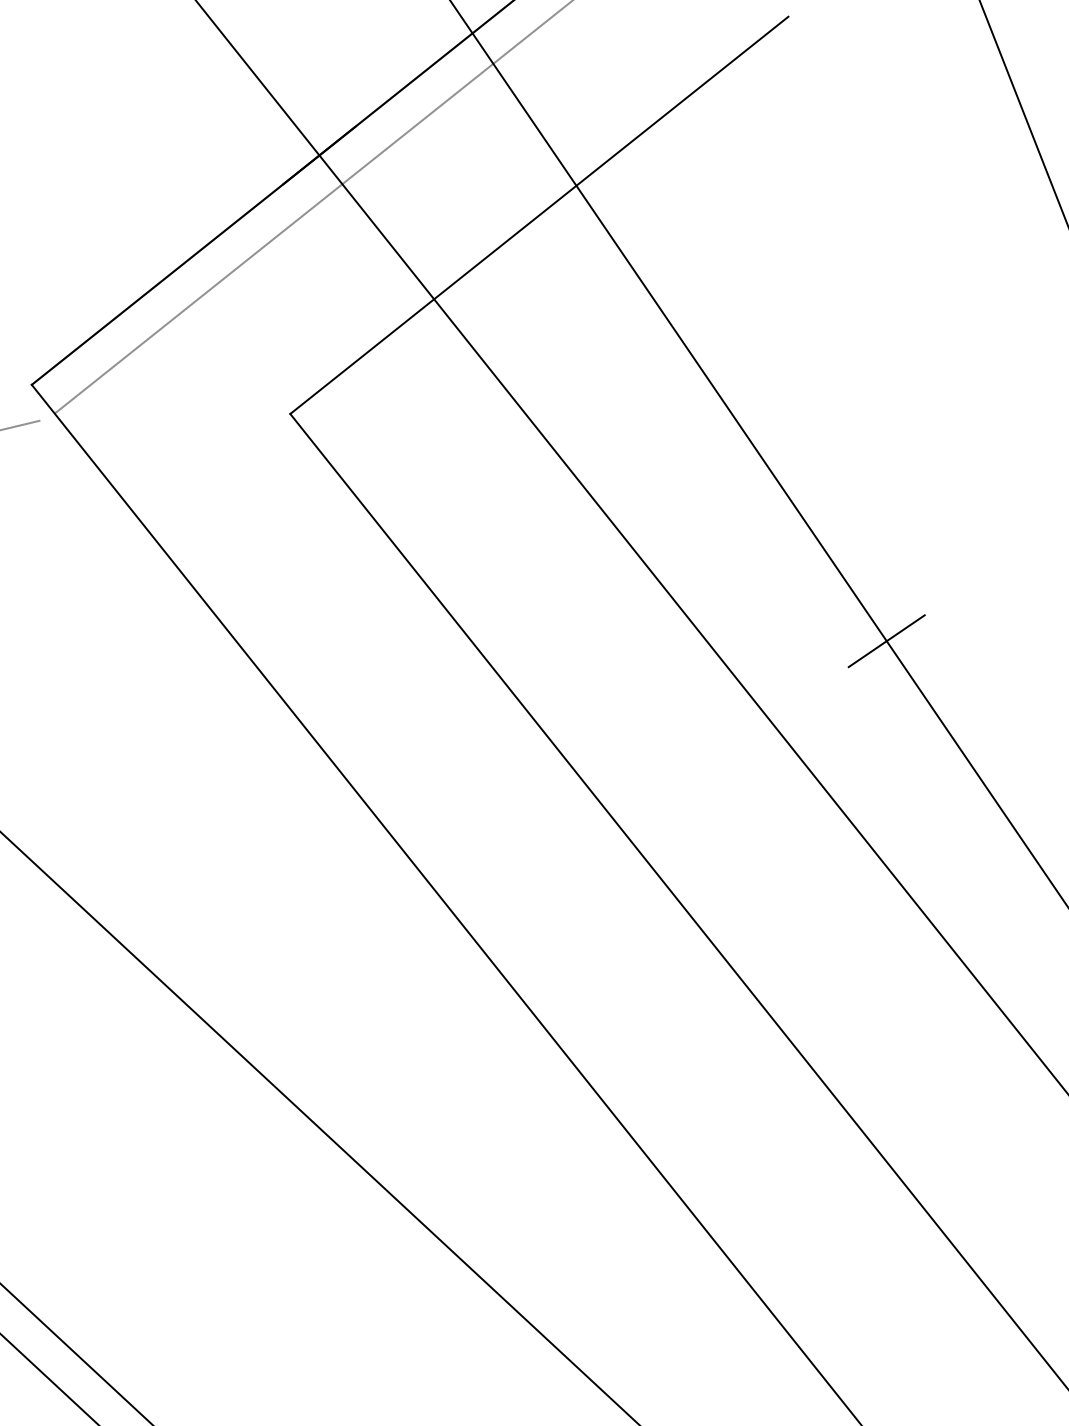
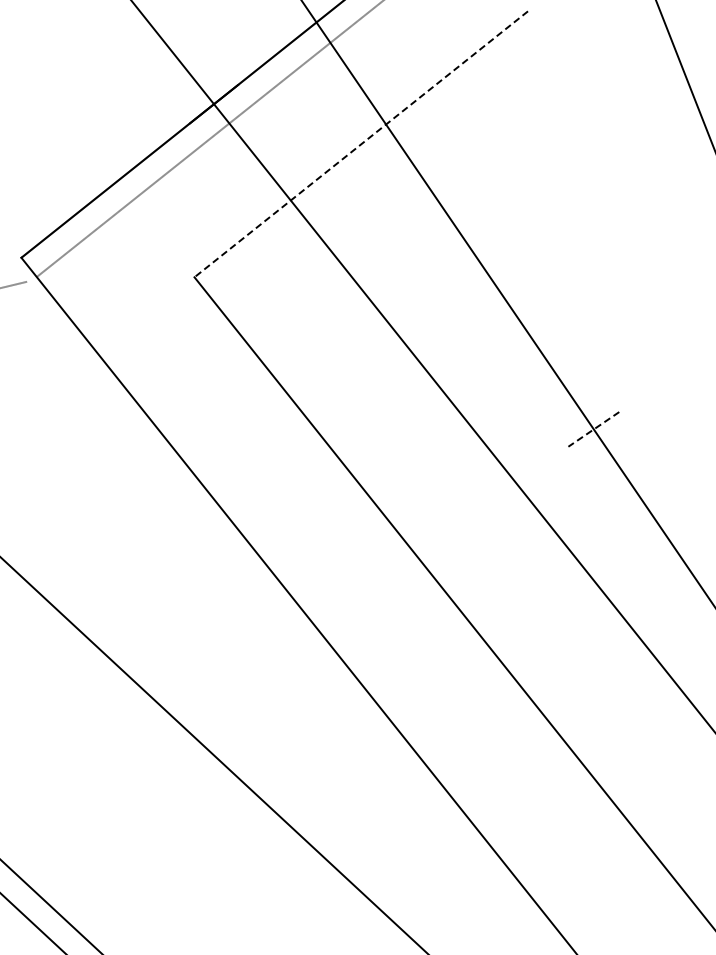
line: (538, 215) -> (360, 144), solid -> dashed
line: (886, 641) -> (593, 429), solid -> dashed

